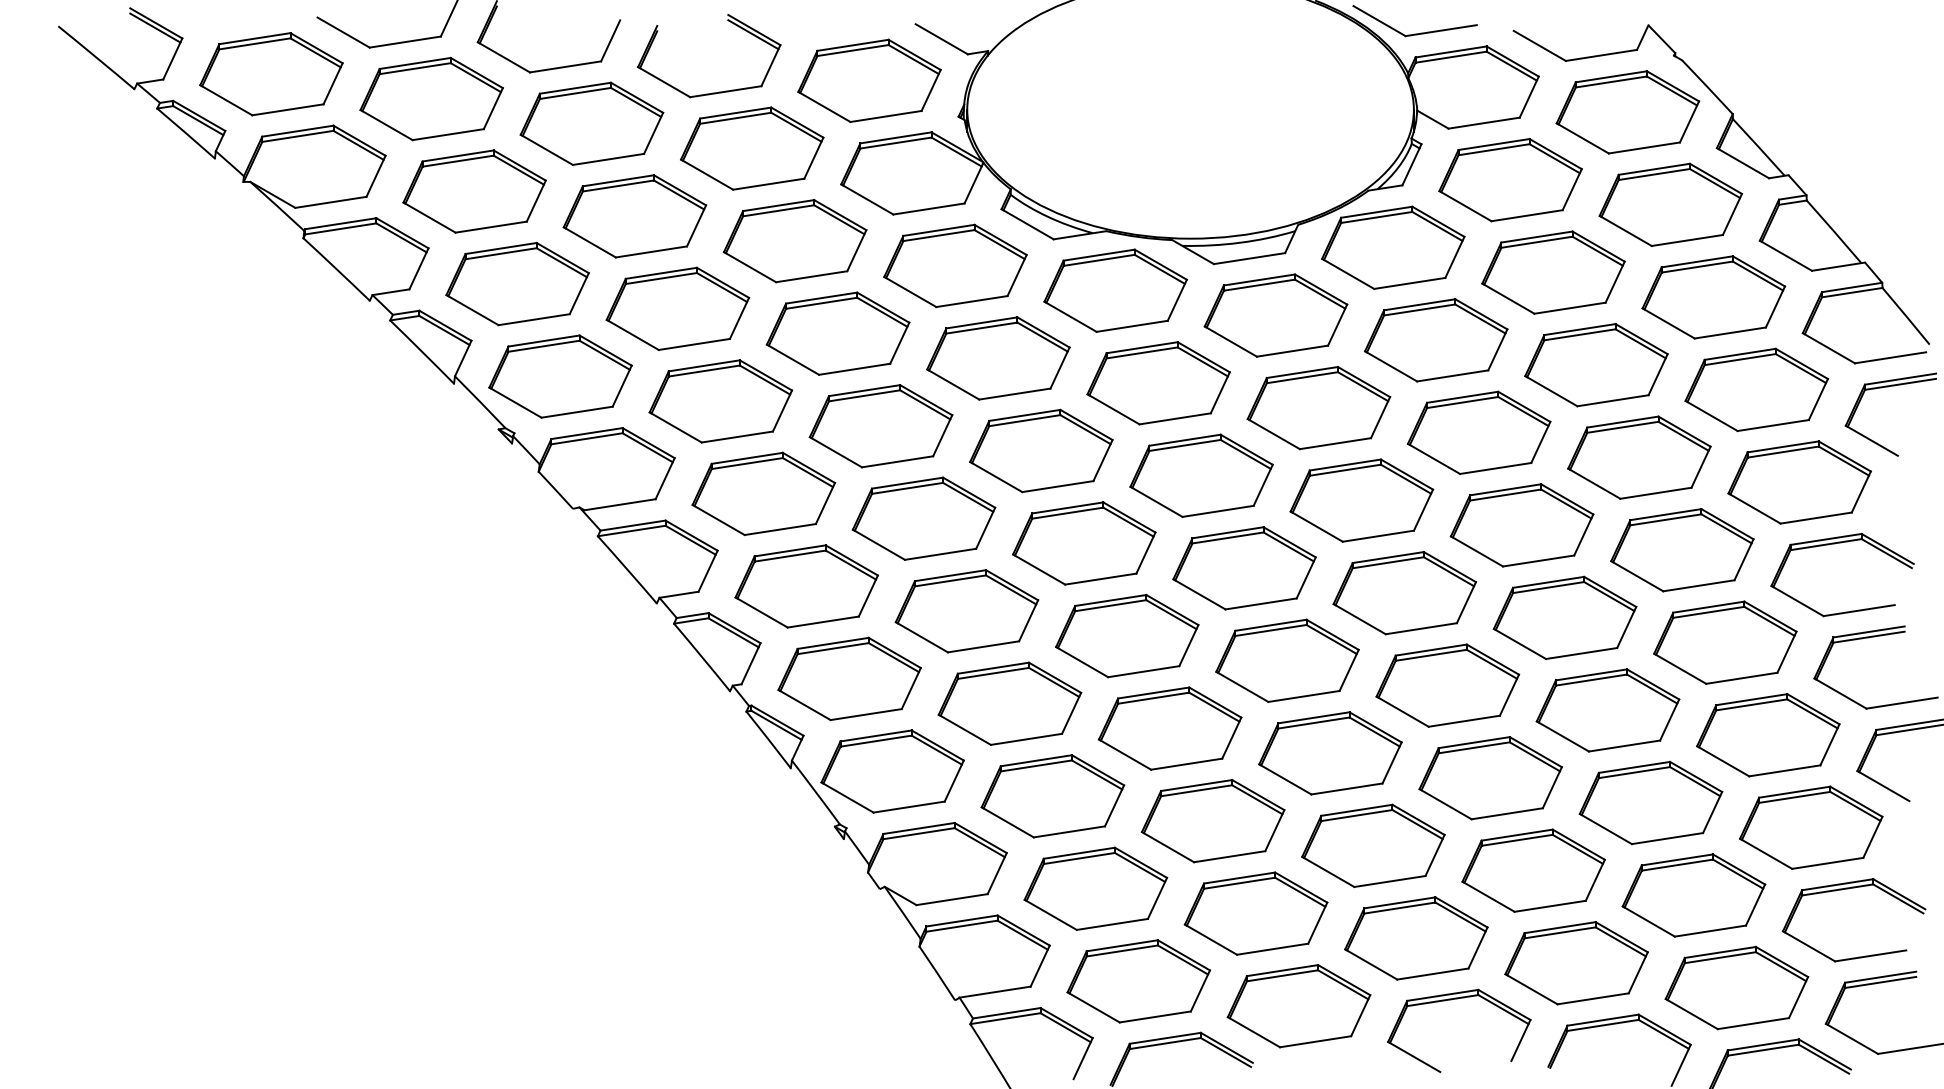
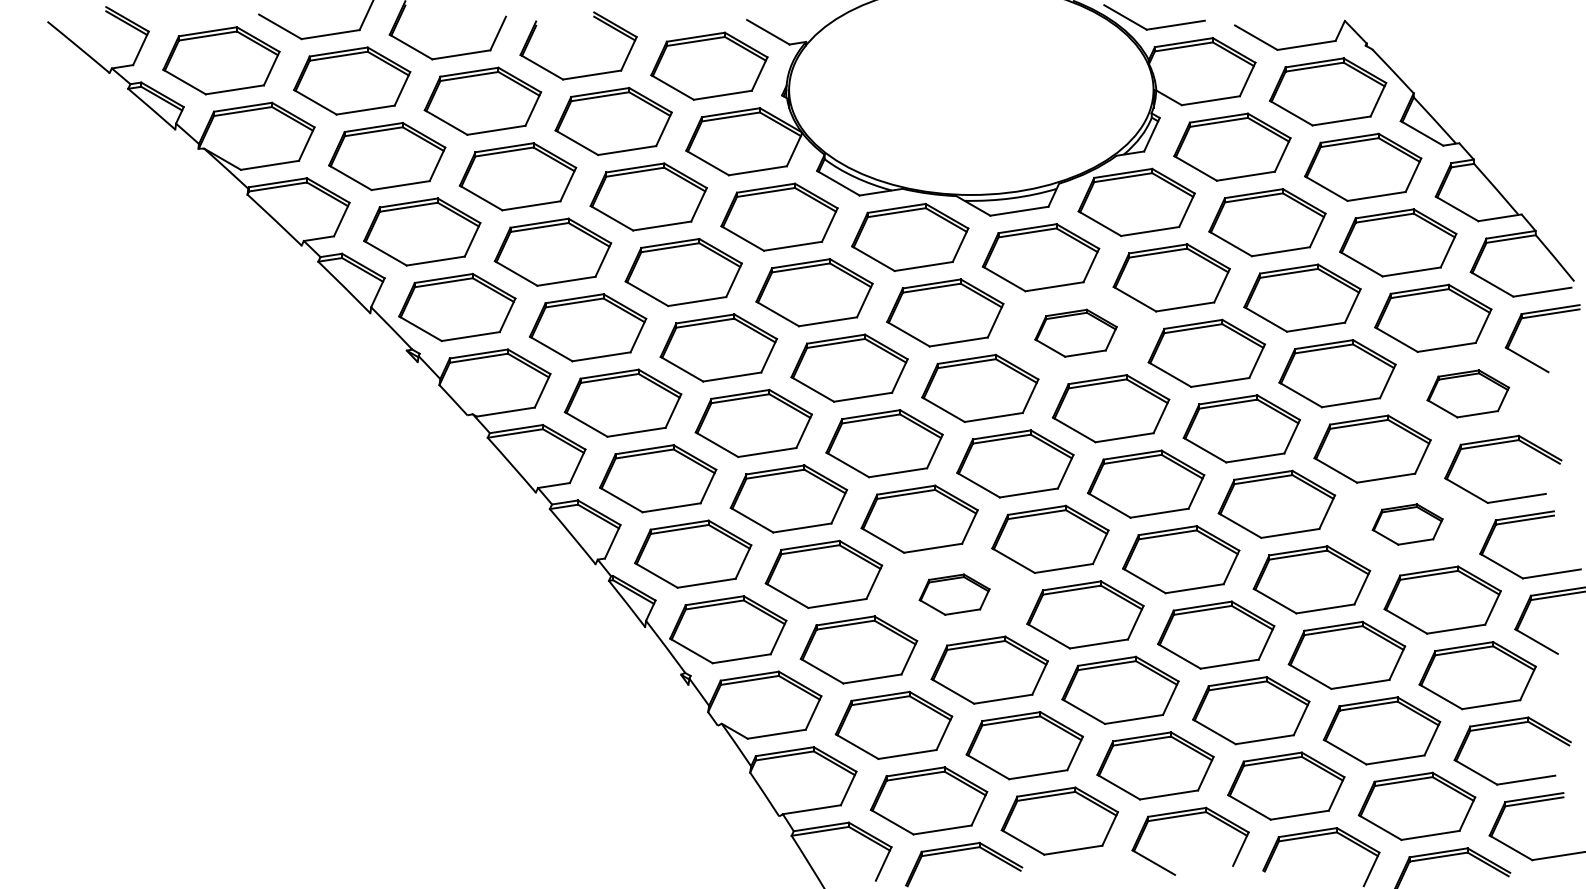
part: (1318, 408) -> (1075, 333), size x0.7
part: (1799, 482) -> (1468, 393), size x0.7
part: (1725, 642) -> (1407, 524), size x0.6
part: (1169, 728) -> (954, 594), size x0.6

